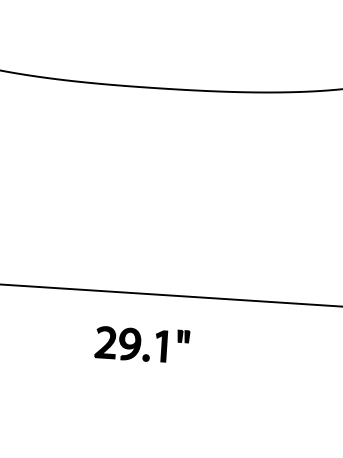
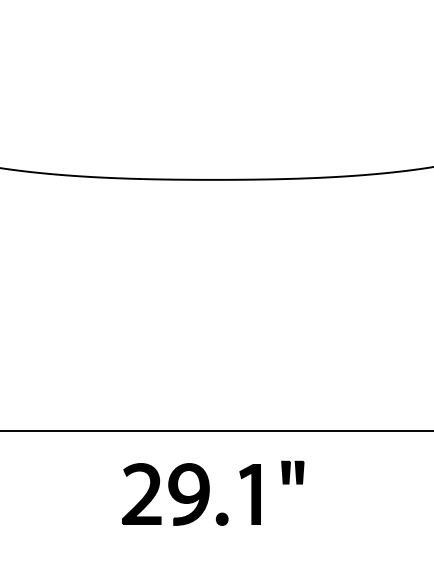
part: (142, 344) -> (213, 493), size x1.6

